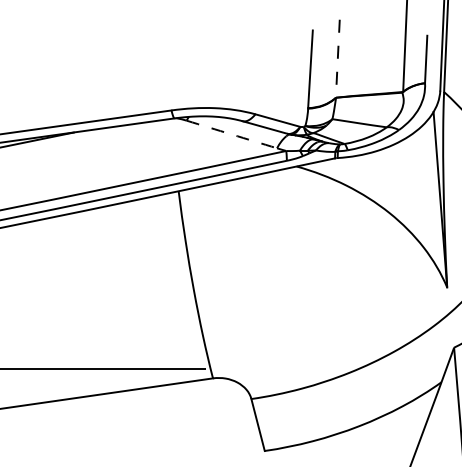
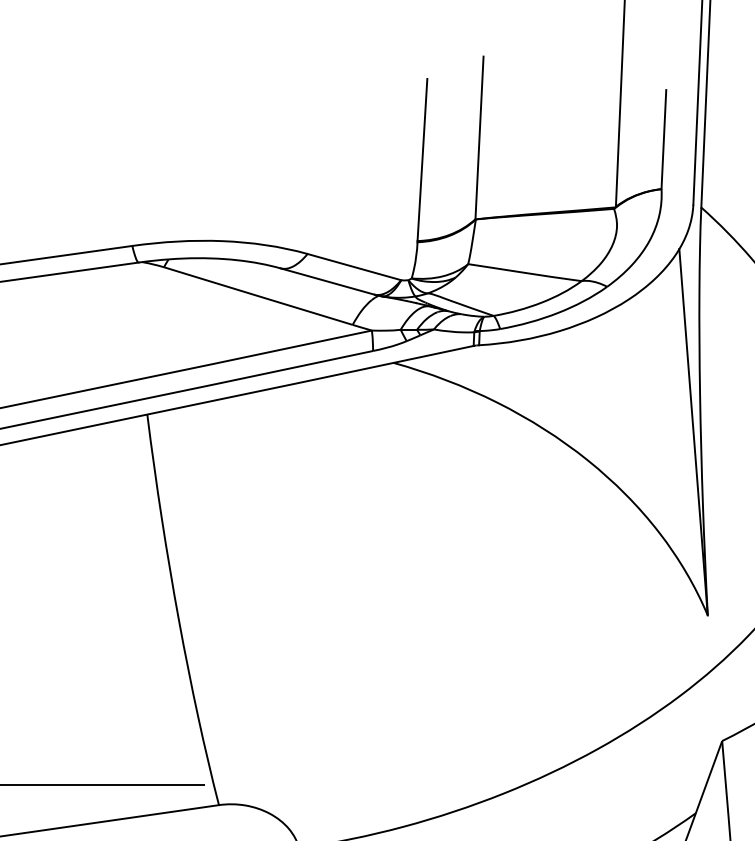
line: (337, 58) -> (478, 137), dashed -> solid
arc: (231, 134) -> (257, 296), dashed -> solid

